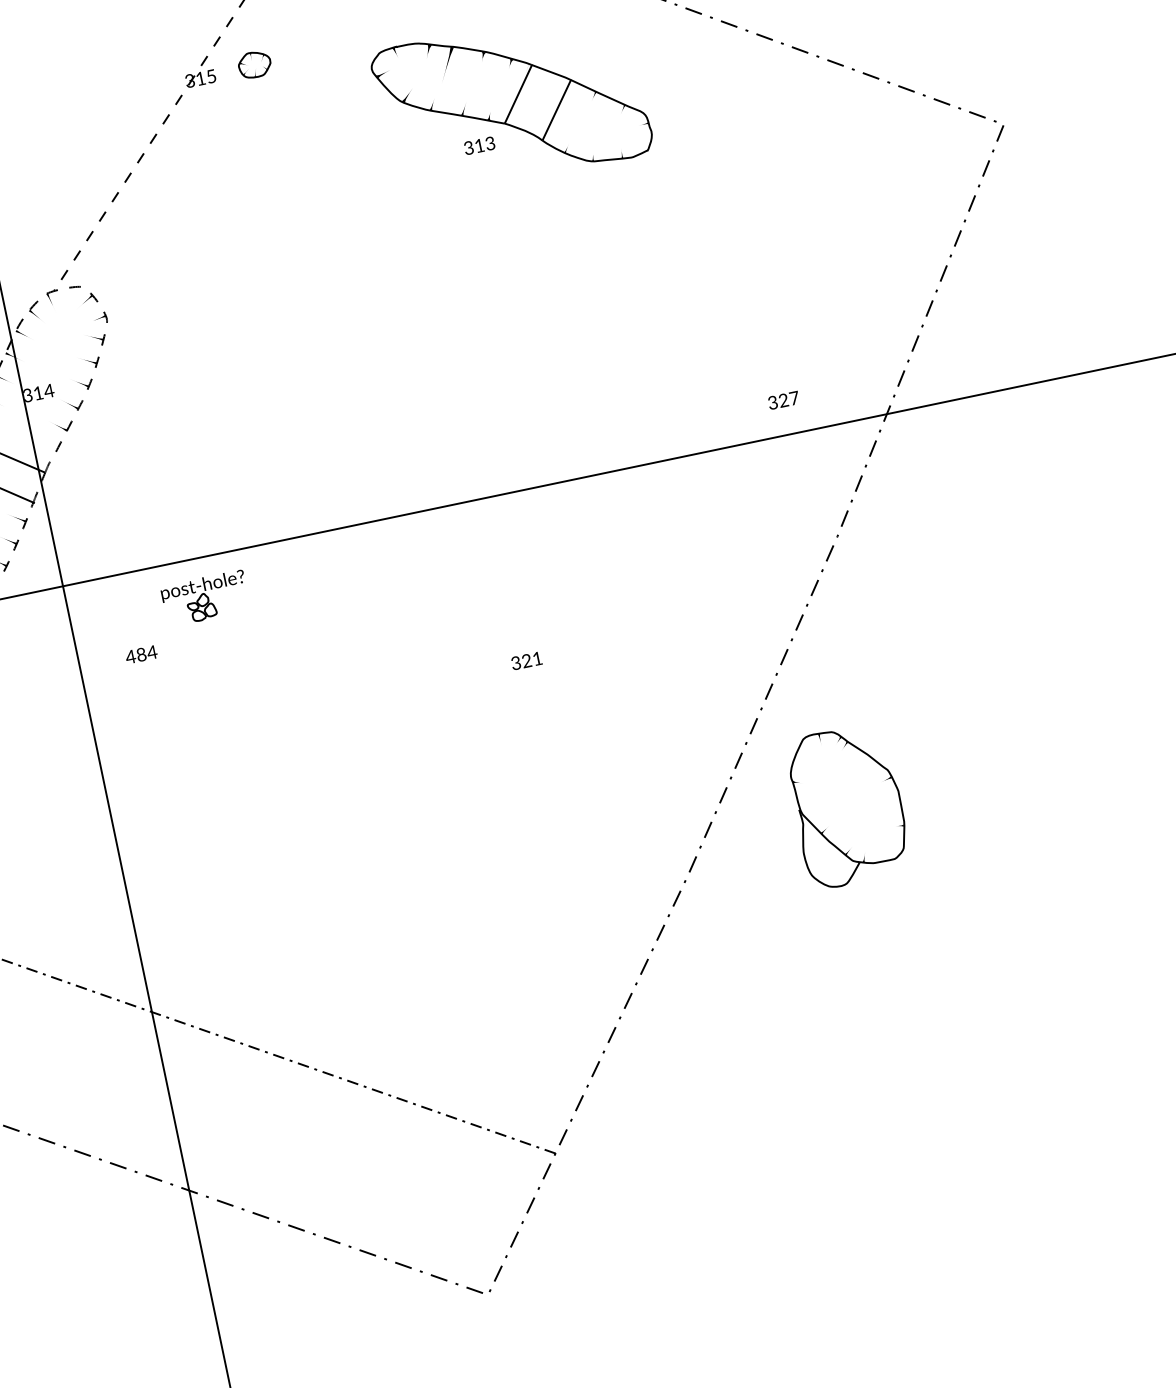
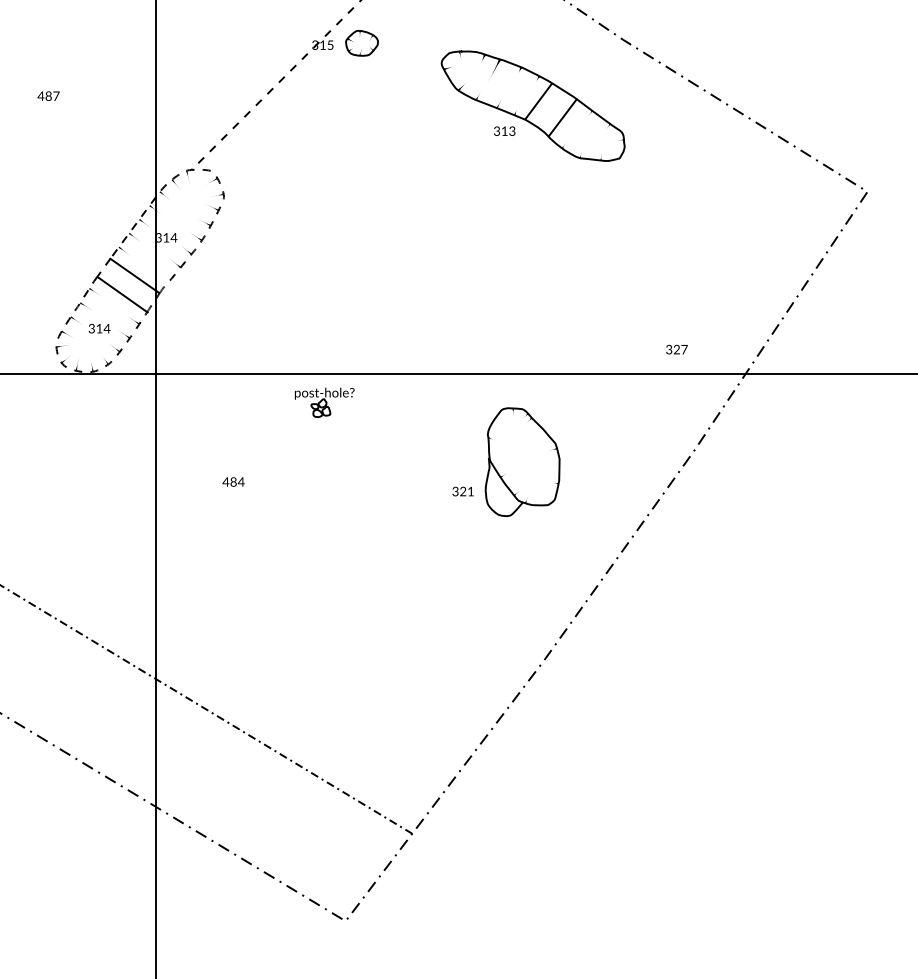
part: (254, 65) -> (361, 43), size x1.43
part: (205, 598) -> (324, 402), moved
text: (141, 653) -> (233, 481), moved
part: (847, 805) -> (522, 461), moved

